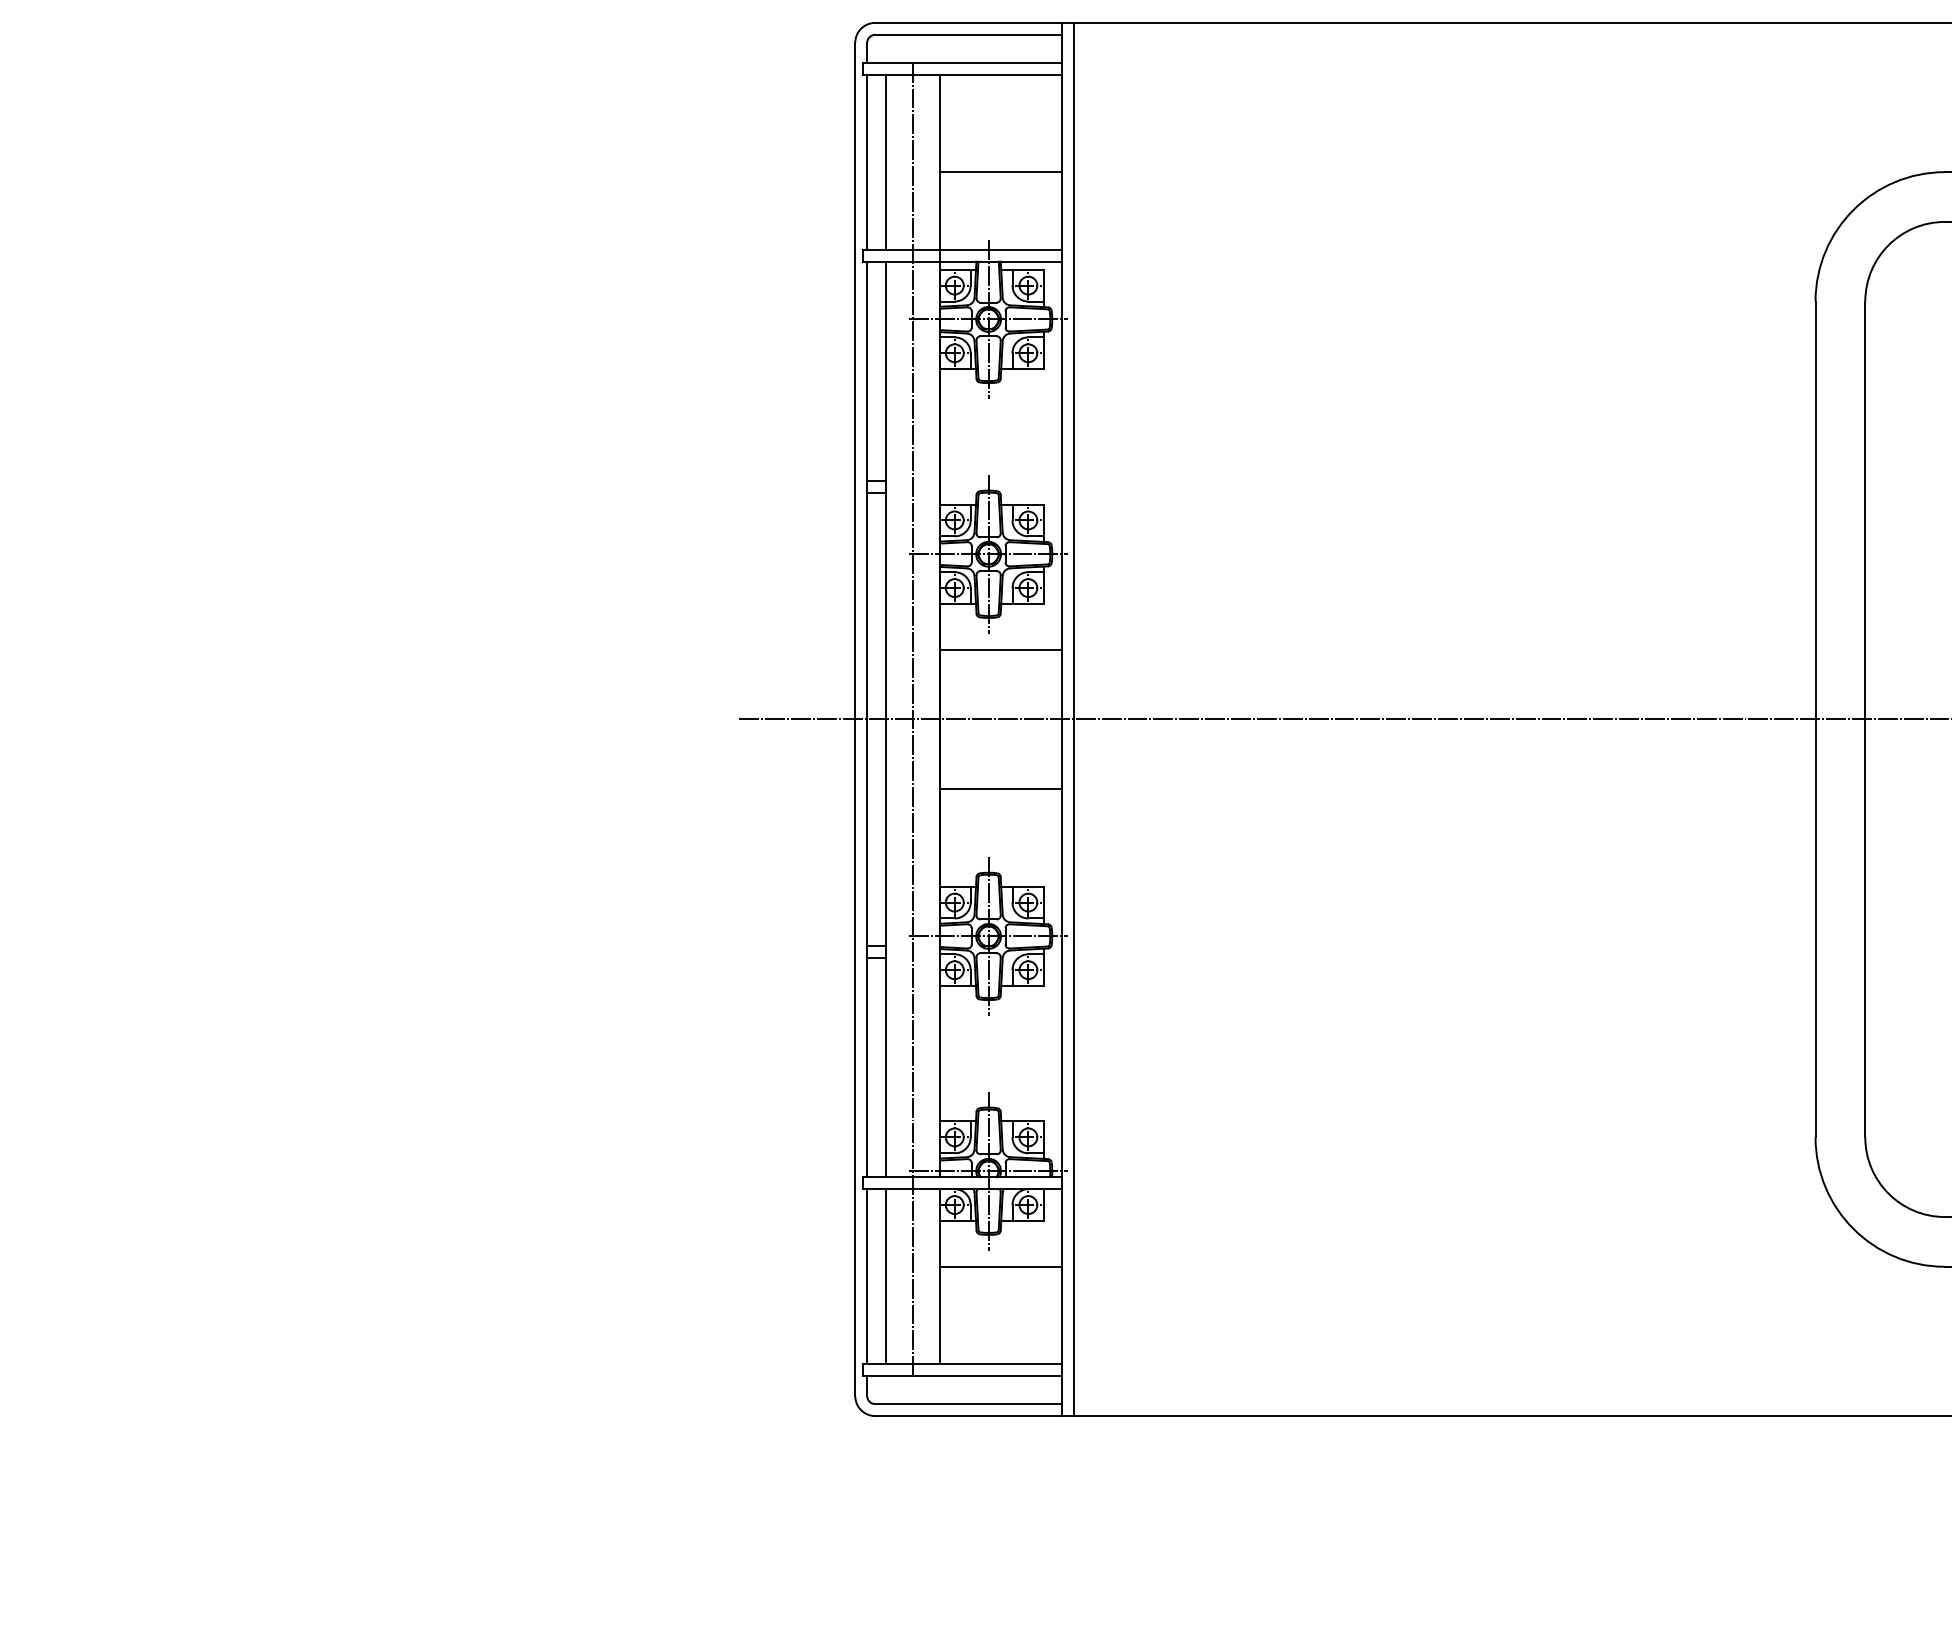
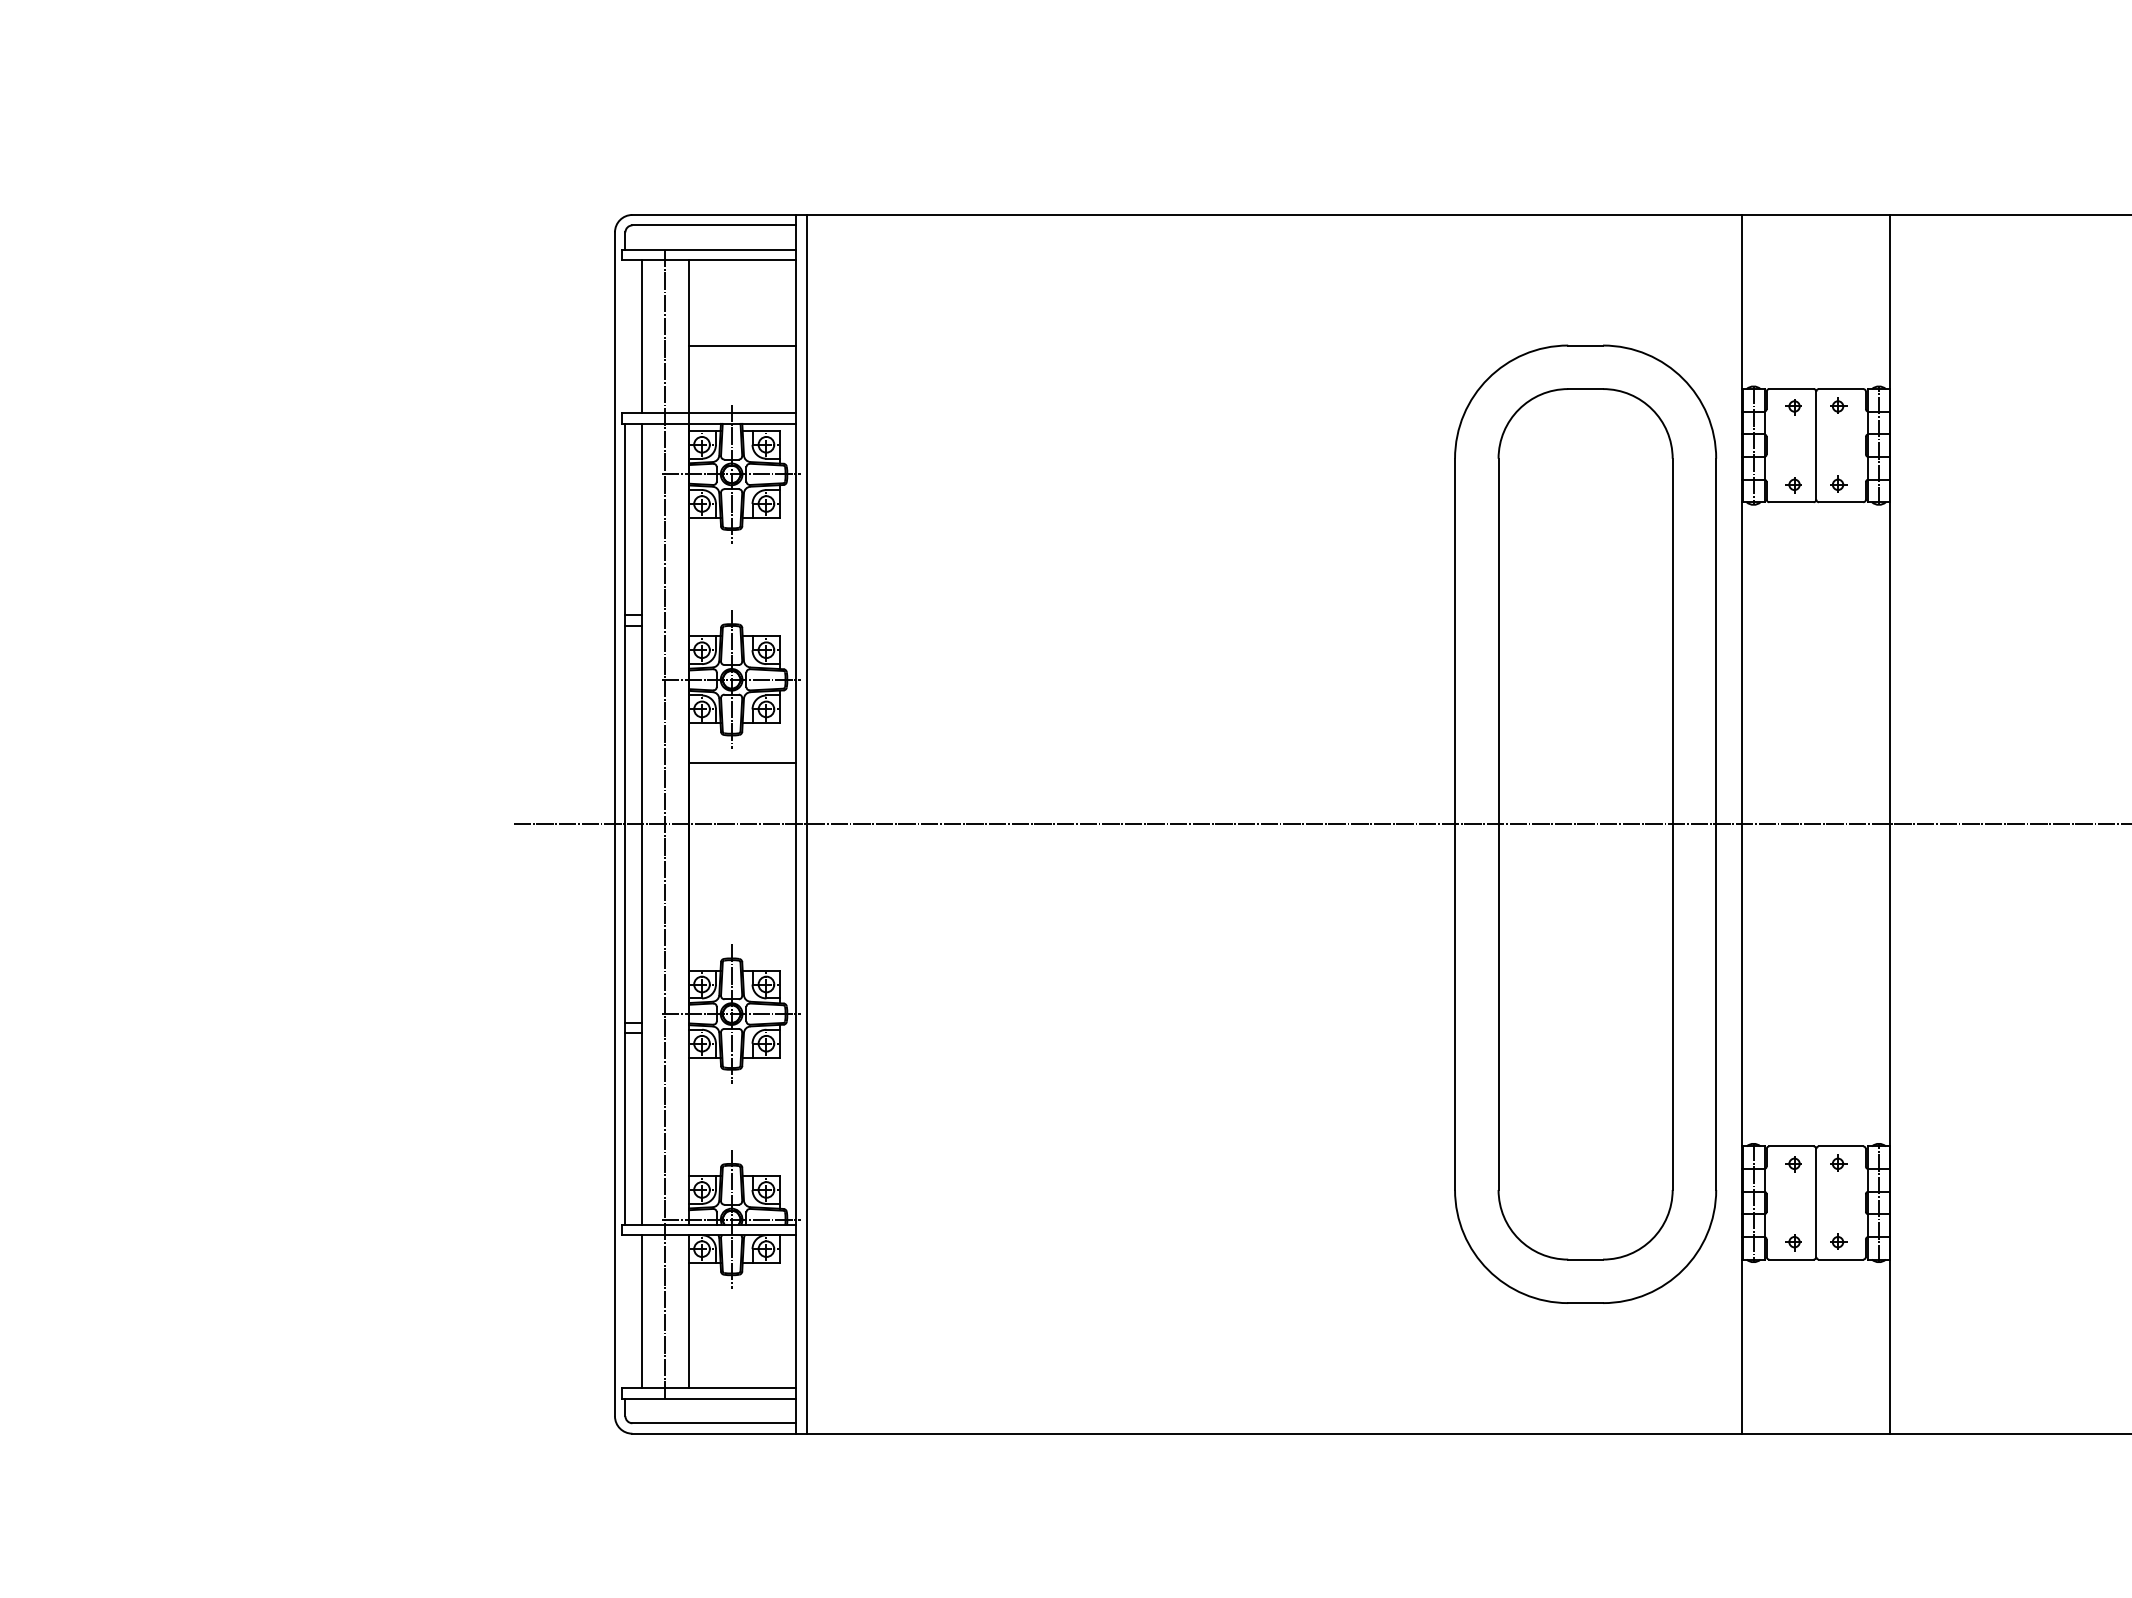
line: (867, 161) -> (625, 336), removed
line: (1001, 789) -> (742, 885), removed
line: (1001, 1267) -> (742, 1303), removed
line: (867, 1276) -> (625, 1311), removed

